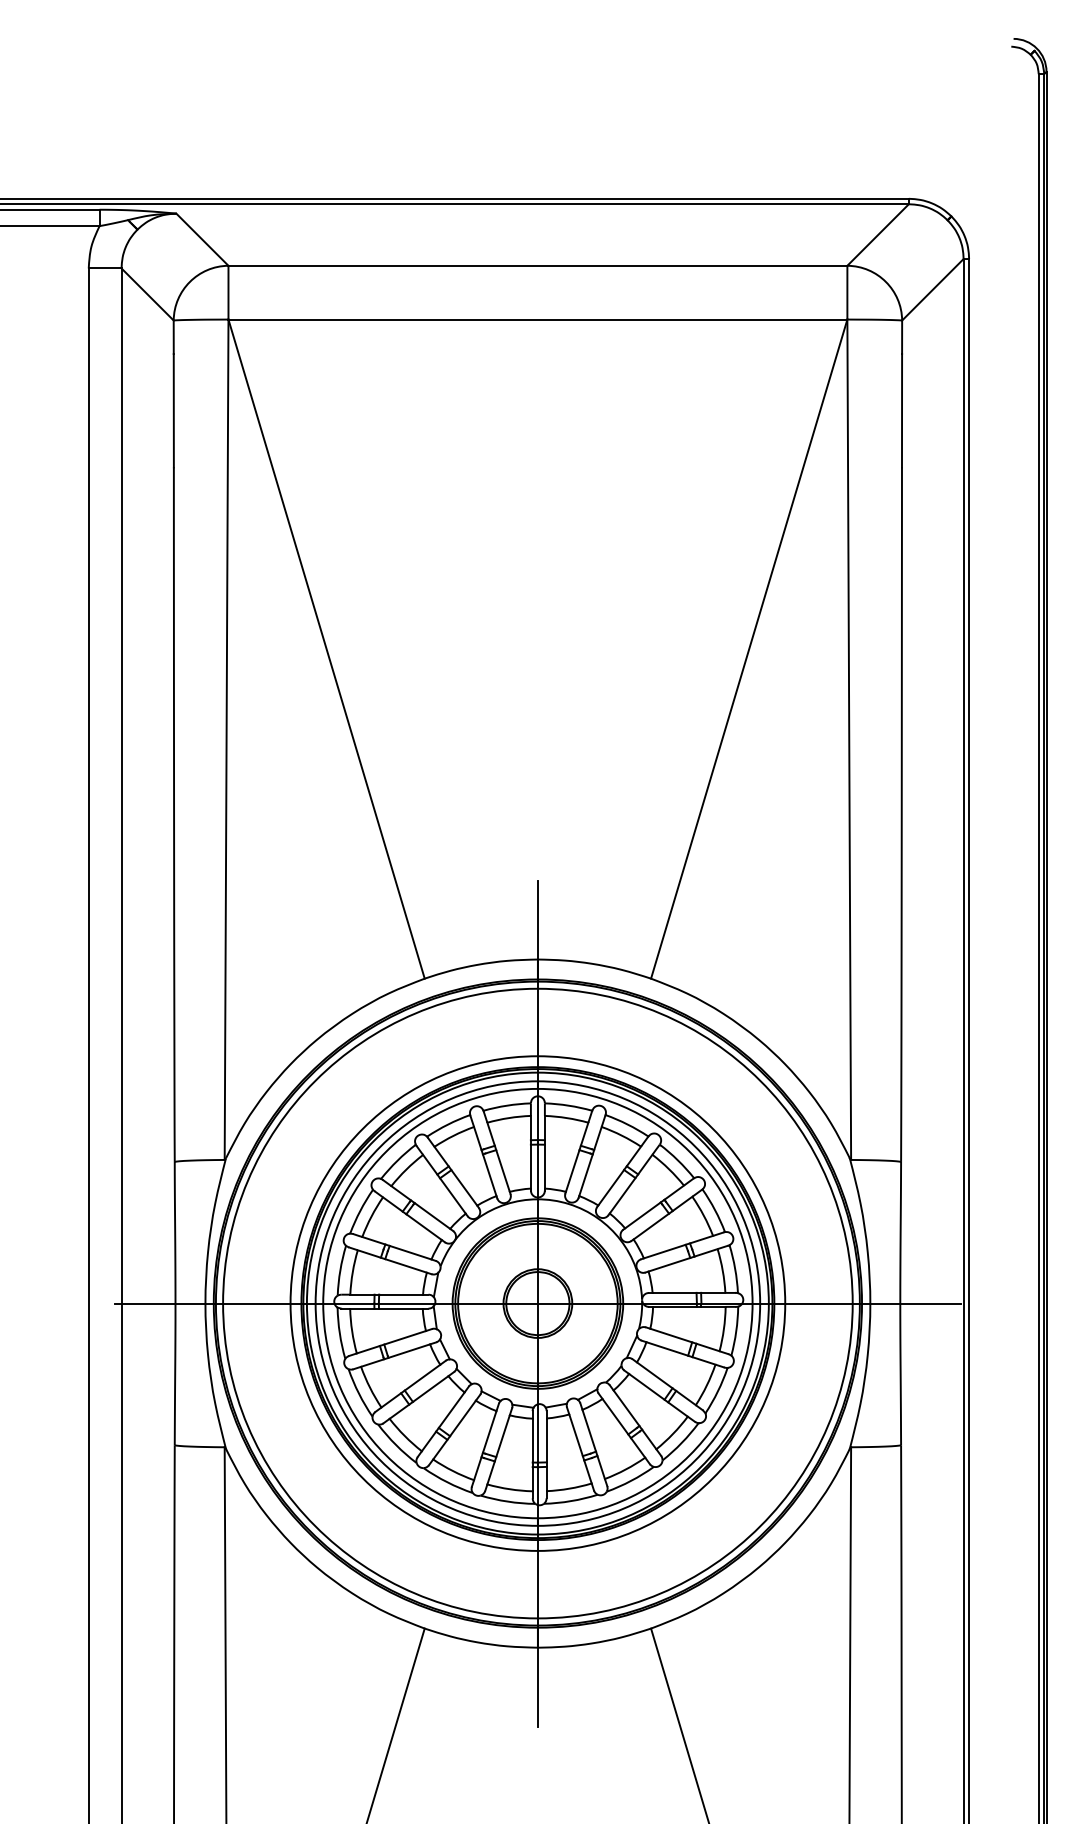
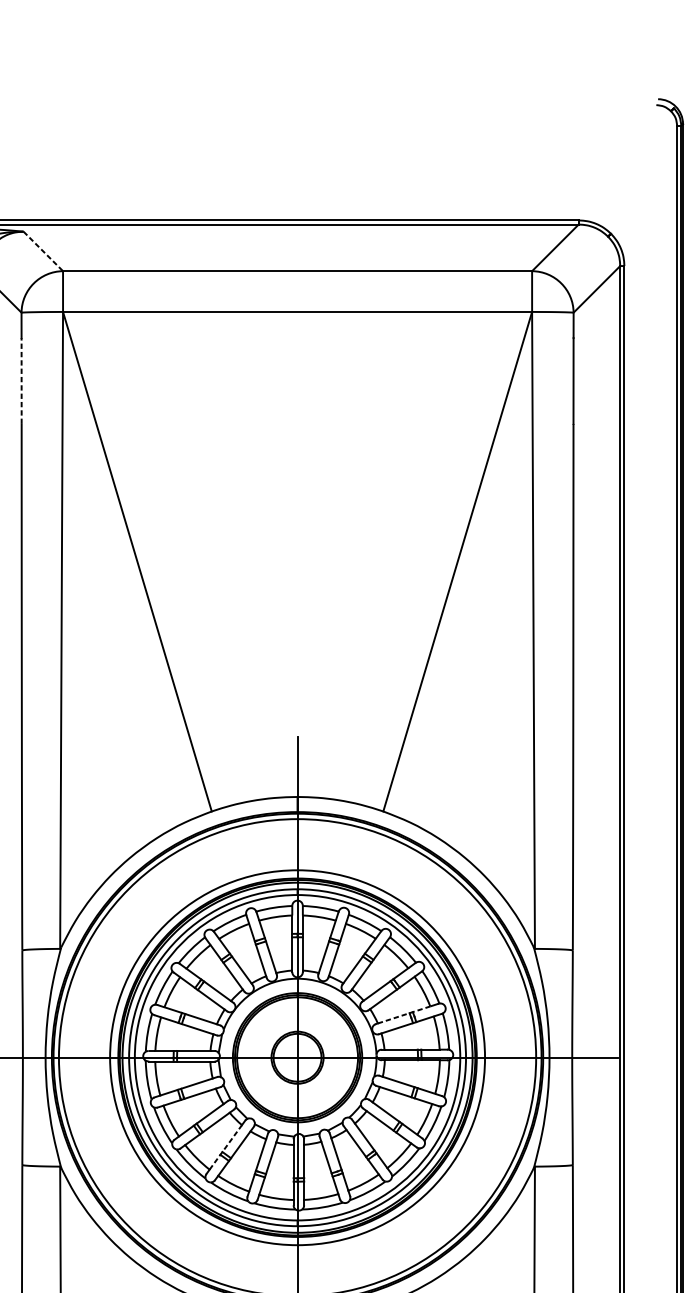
line: (202, 239) -> (43, 251), solid -> dashed
line: (173, 410) -> (21, 380), solid -> dashed
line: (678, 1246) -> (404, 1014), solid -> dashed
line: (443, 1421) -> (226, 1147), solid -> dashed

